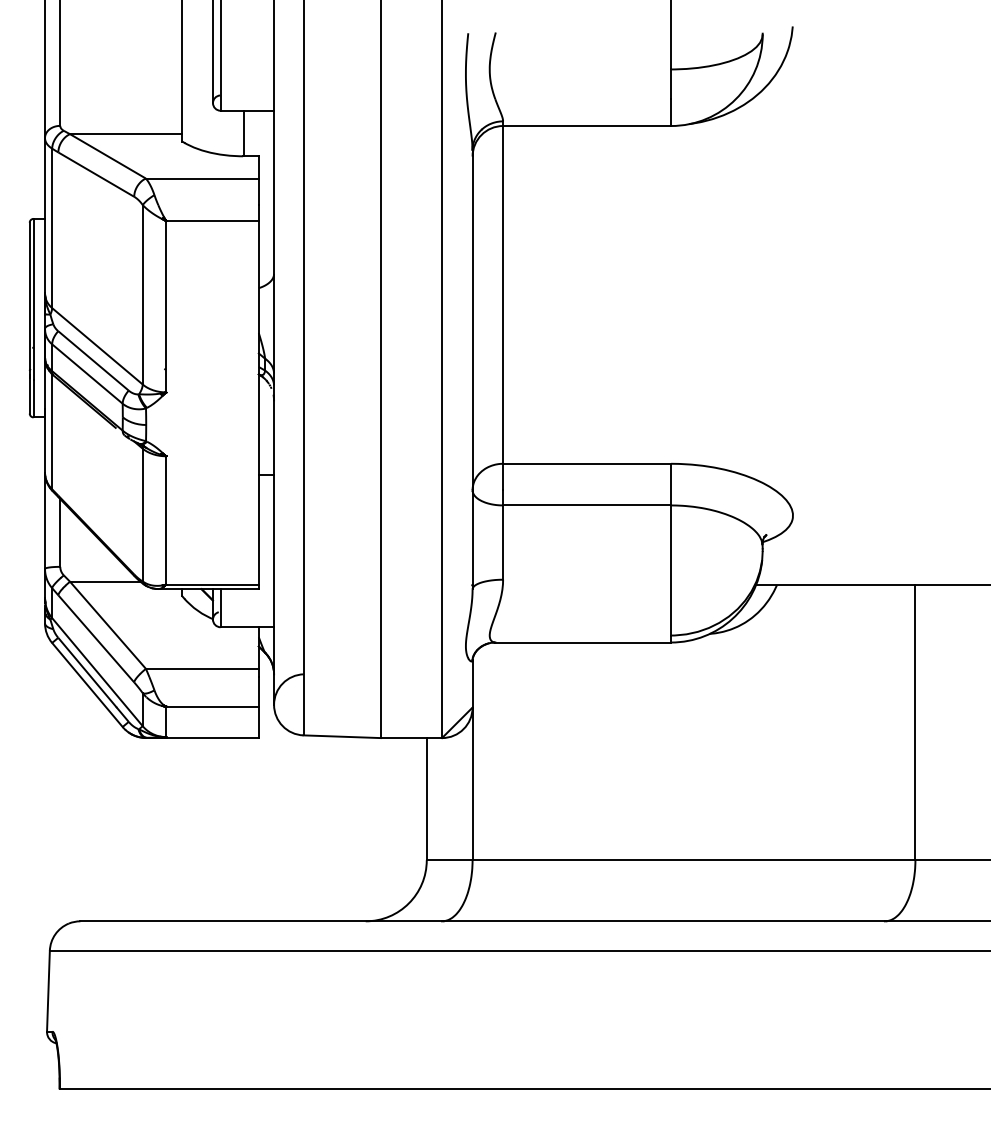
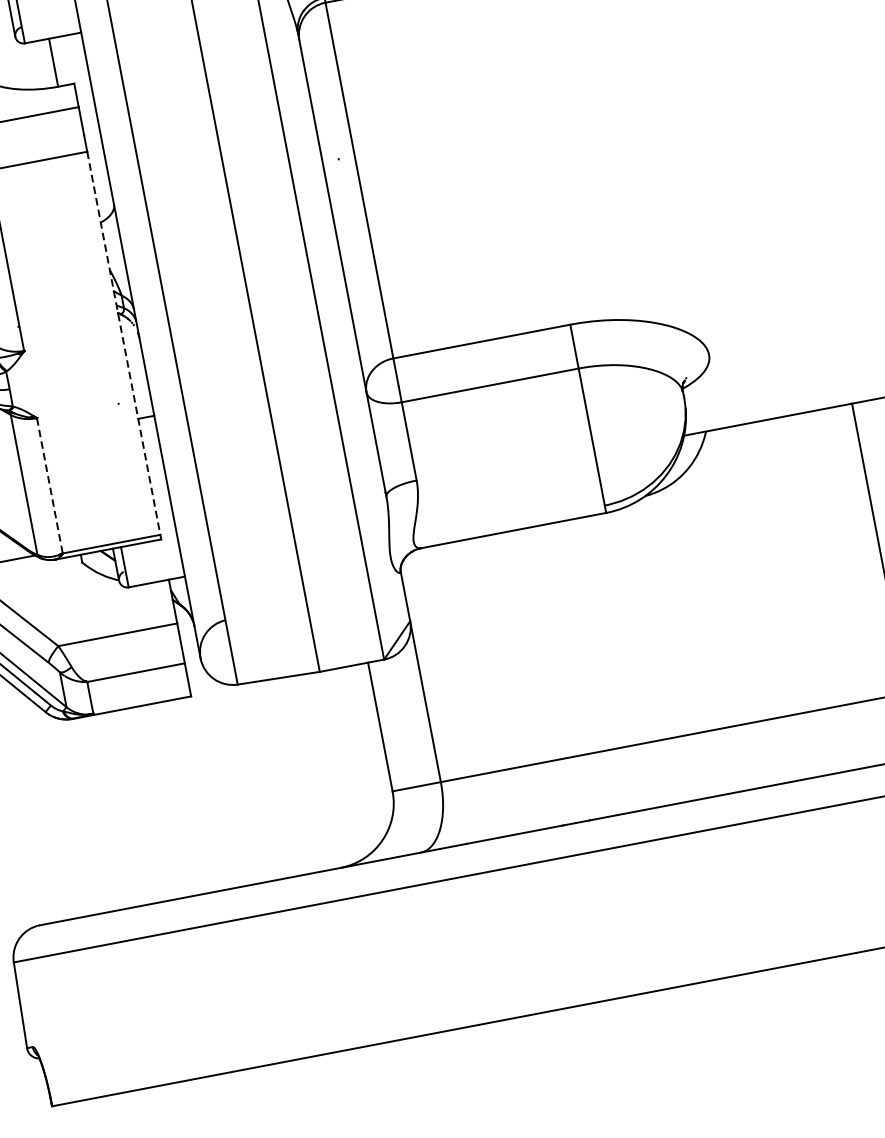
line: (258, 402) -> (123, 343), solid -> dashed
line: (166, 520) -> (50, 485), solid -> dashed

